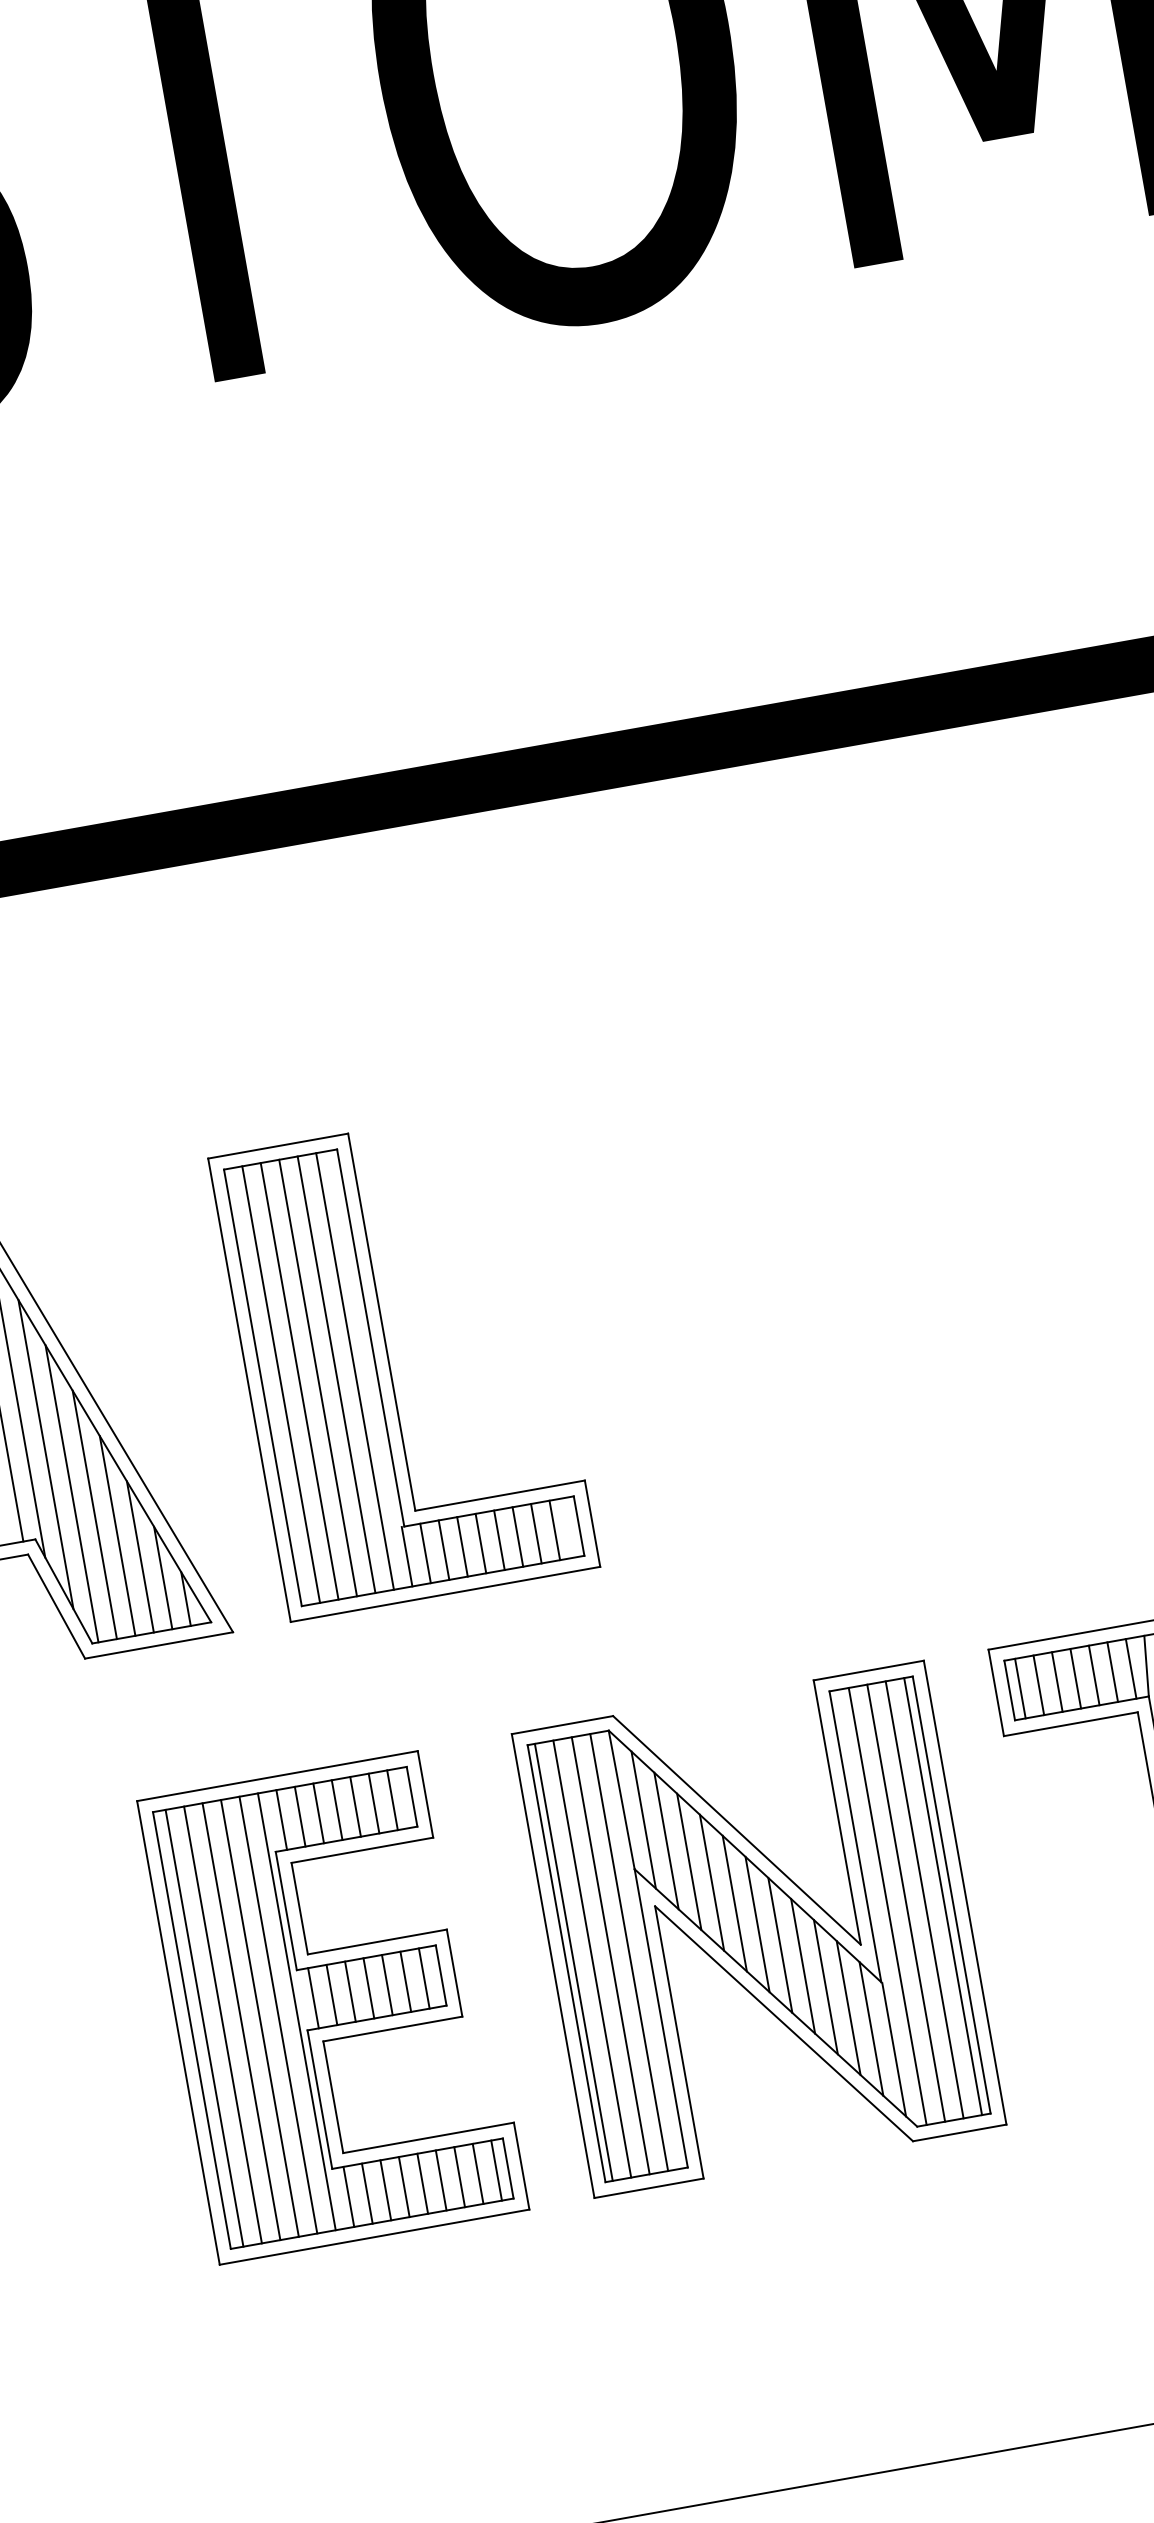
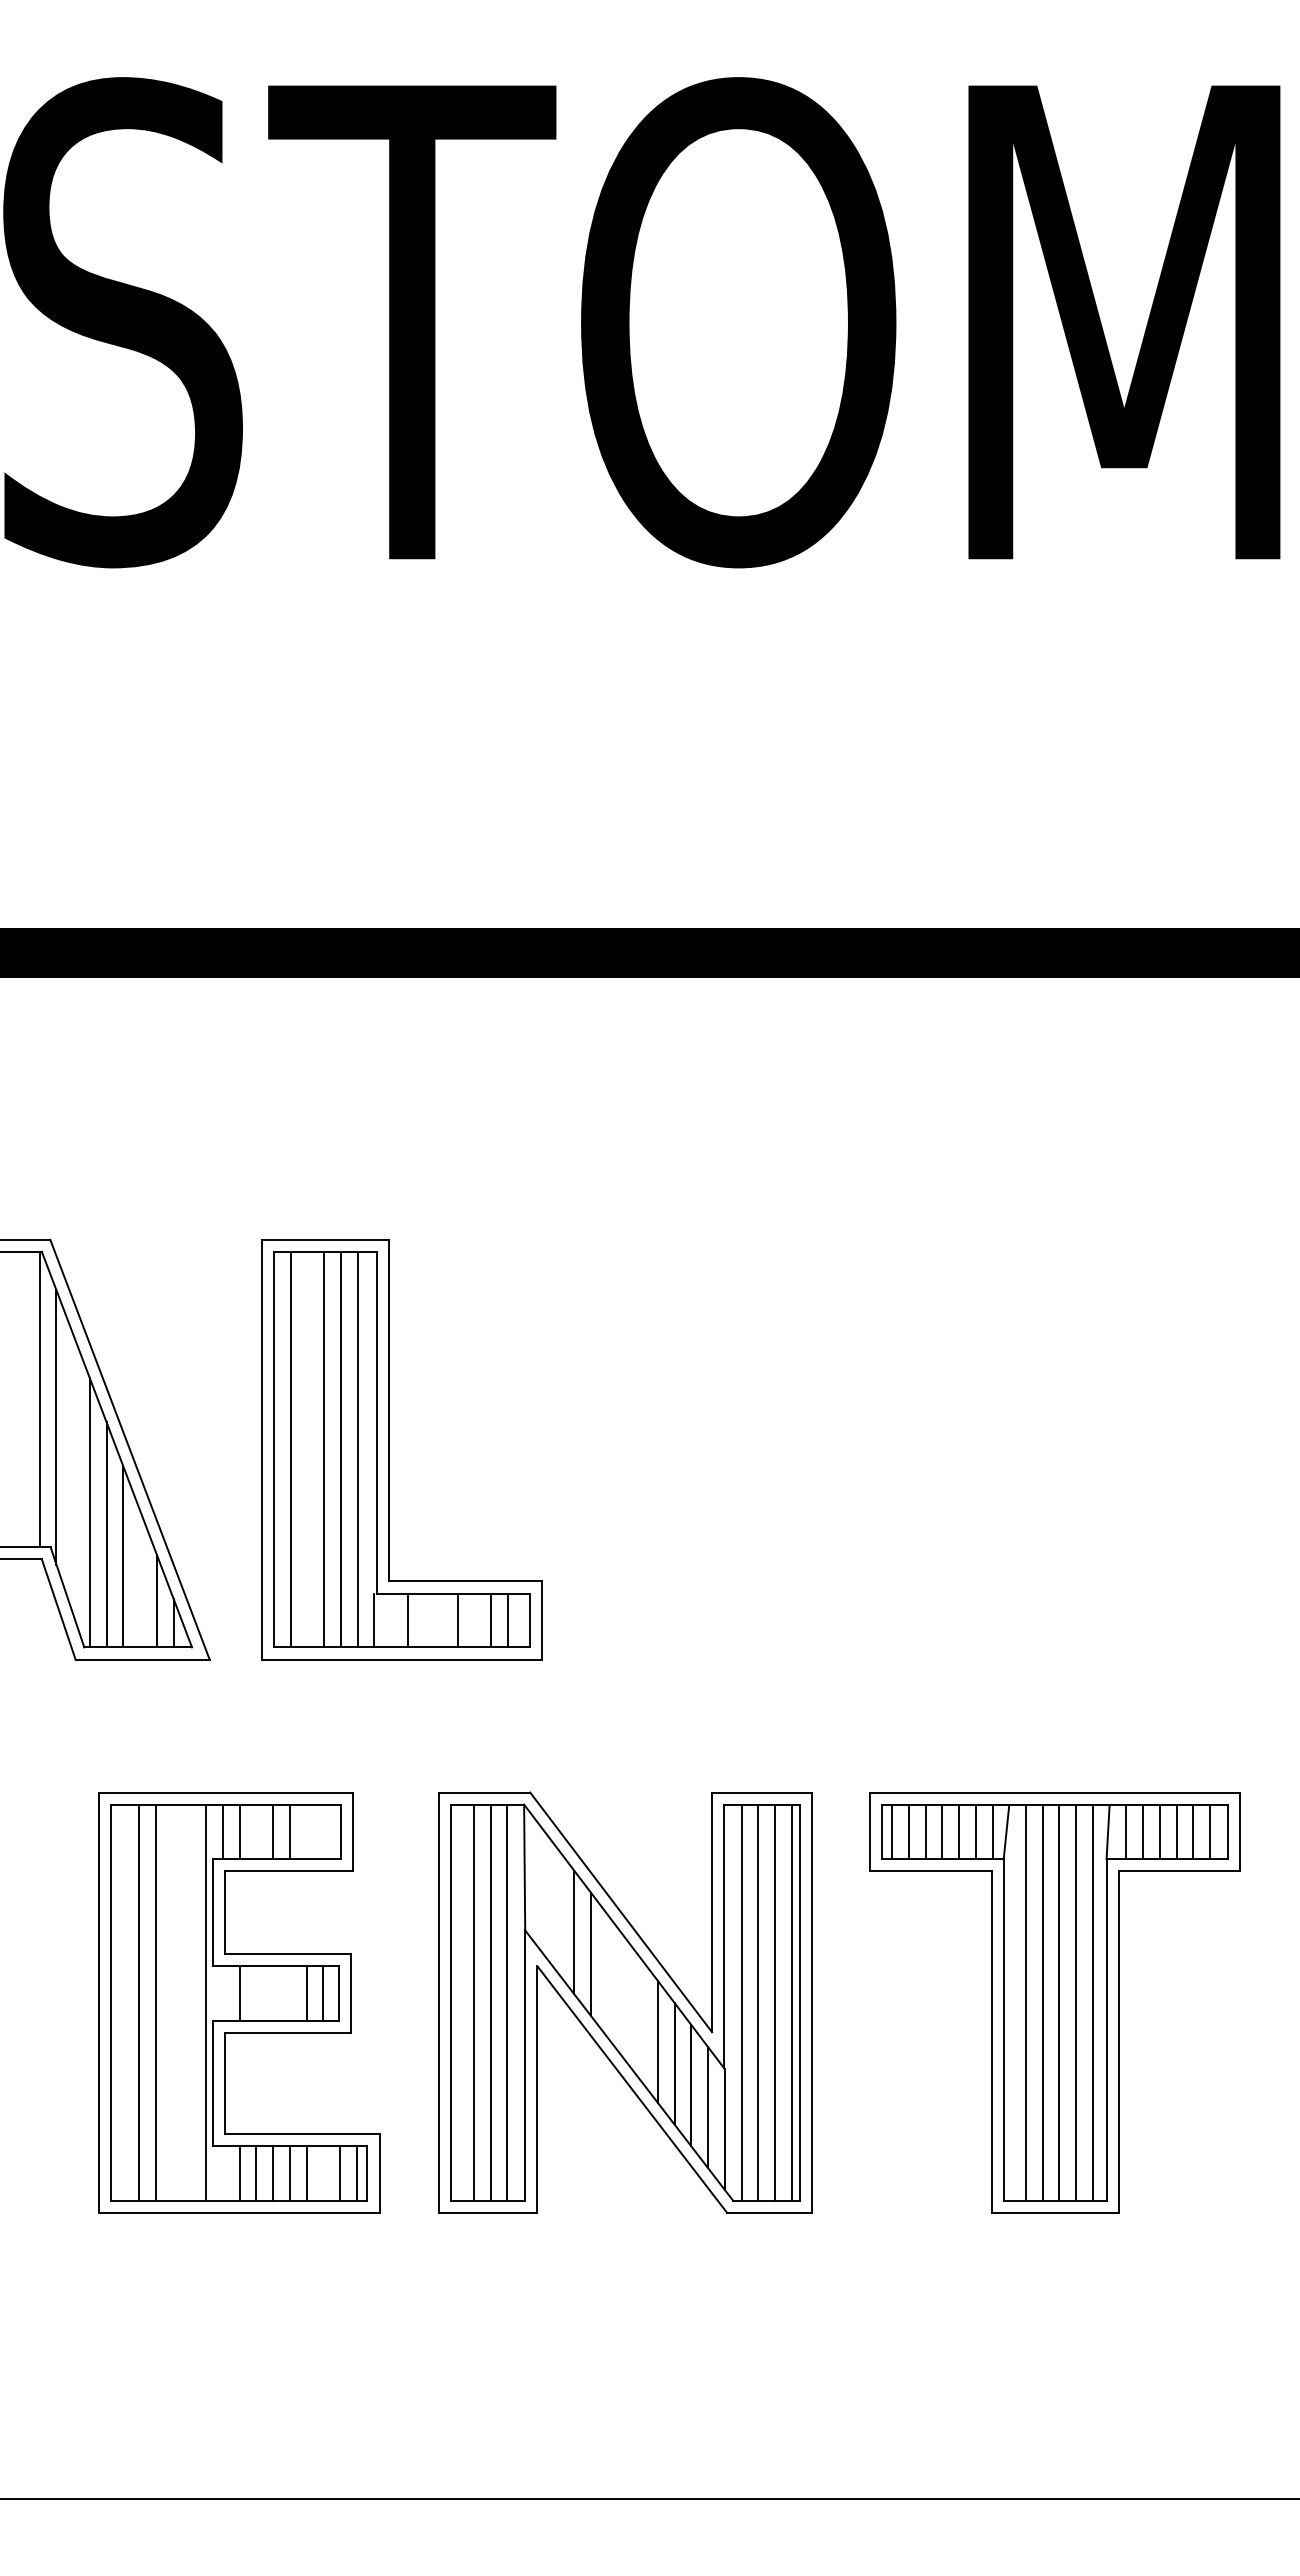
line: (299, 1381) -> (307, 1449), removed
line: (46, 1454) -> (73, 1474), removed
line: (517, 1537) -> (474, 1620), removed
line: (481, 1543) -> (441, 1620), removed
line: (462, 1546) -> (424, 1620), removed
line: (426, 1553) -> (391, 1620), removed
line: (140, 1556) -> (140, 1578), removed
line: (392, 1799) -> (323, 1831), removed
line: (373, 1803) -> (306, 1831), removed
line: (318, 1812) -> (256, 1831), removed
line: (643, 1819) -> (540, 1888), removed
line: (666, 1840) -> (557, 1910), removed
line: (734, 1902) -> (607, 1975), removed
line: (757, 1923) -> (624, 1997), removed
line: (780, 1944) -> (641, 2019), removed
line: (574, 1962) -> (457, 2002), removed
line: (386, 1985) -> (289, 1993), removed
line: (369, 1988) -> (273, 1993), removed
line: (350, 1991) -> (256, 1993), removed
line: (314, 1998) -> (223, 1993), removed
line: (278, 2014) -> (189, 2002), removed
line: (259, 2018) -> (172, 2002), removed
line: (204, 2027) -> (122, 2002), removed
line: (459, 2177) -> (323, 2173), removed
line: (349, 2196) -> (223, 2173), removed

